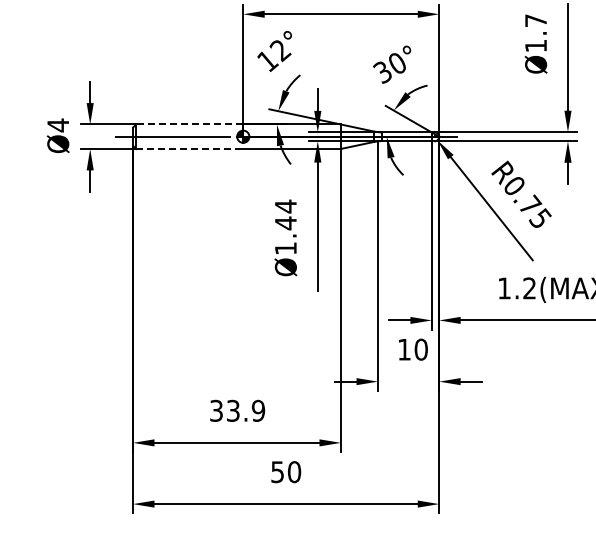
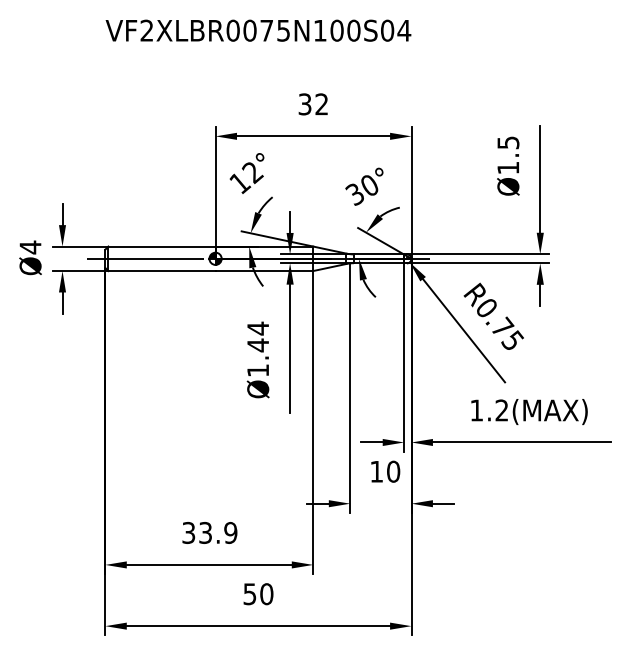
text: (536, 20) -> (508, 142), Ø1.7 -> Ø1.5
line: (190, 124) -> (162, 246), dashed -> solid
line: (190, 149) -> (162, 271), dashed -> solid

